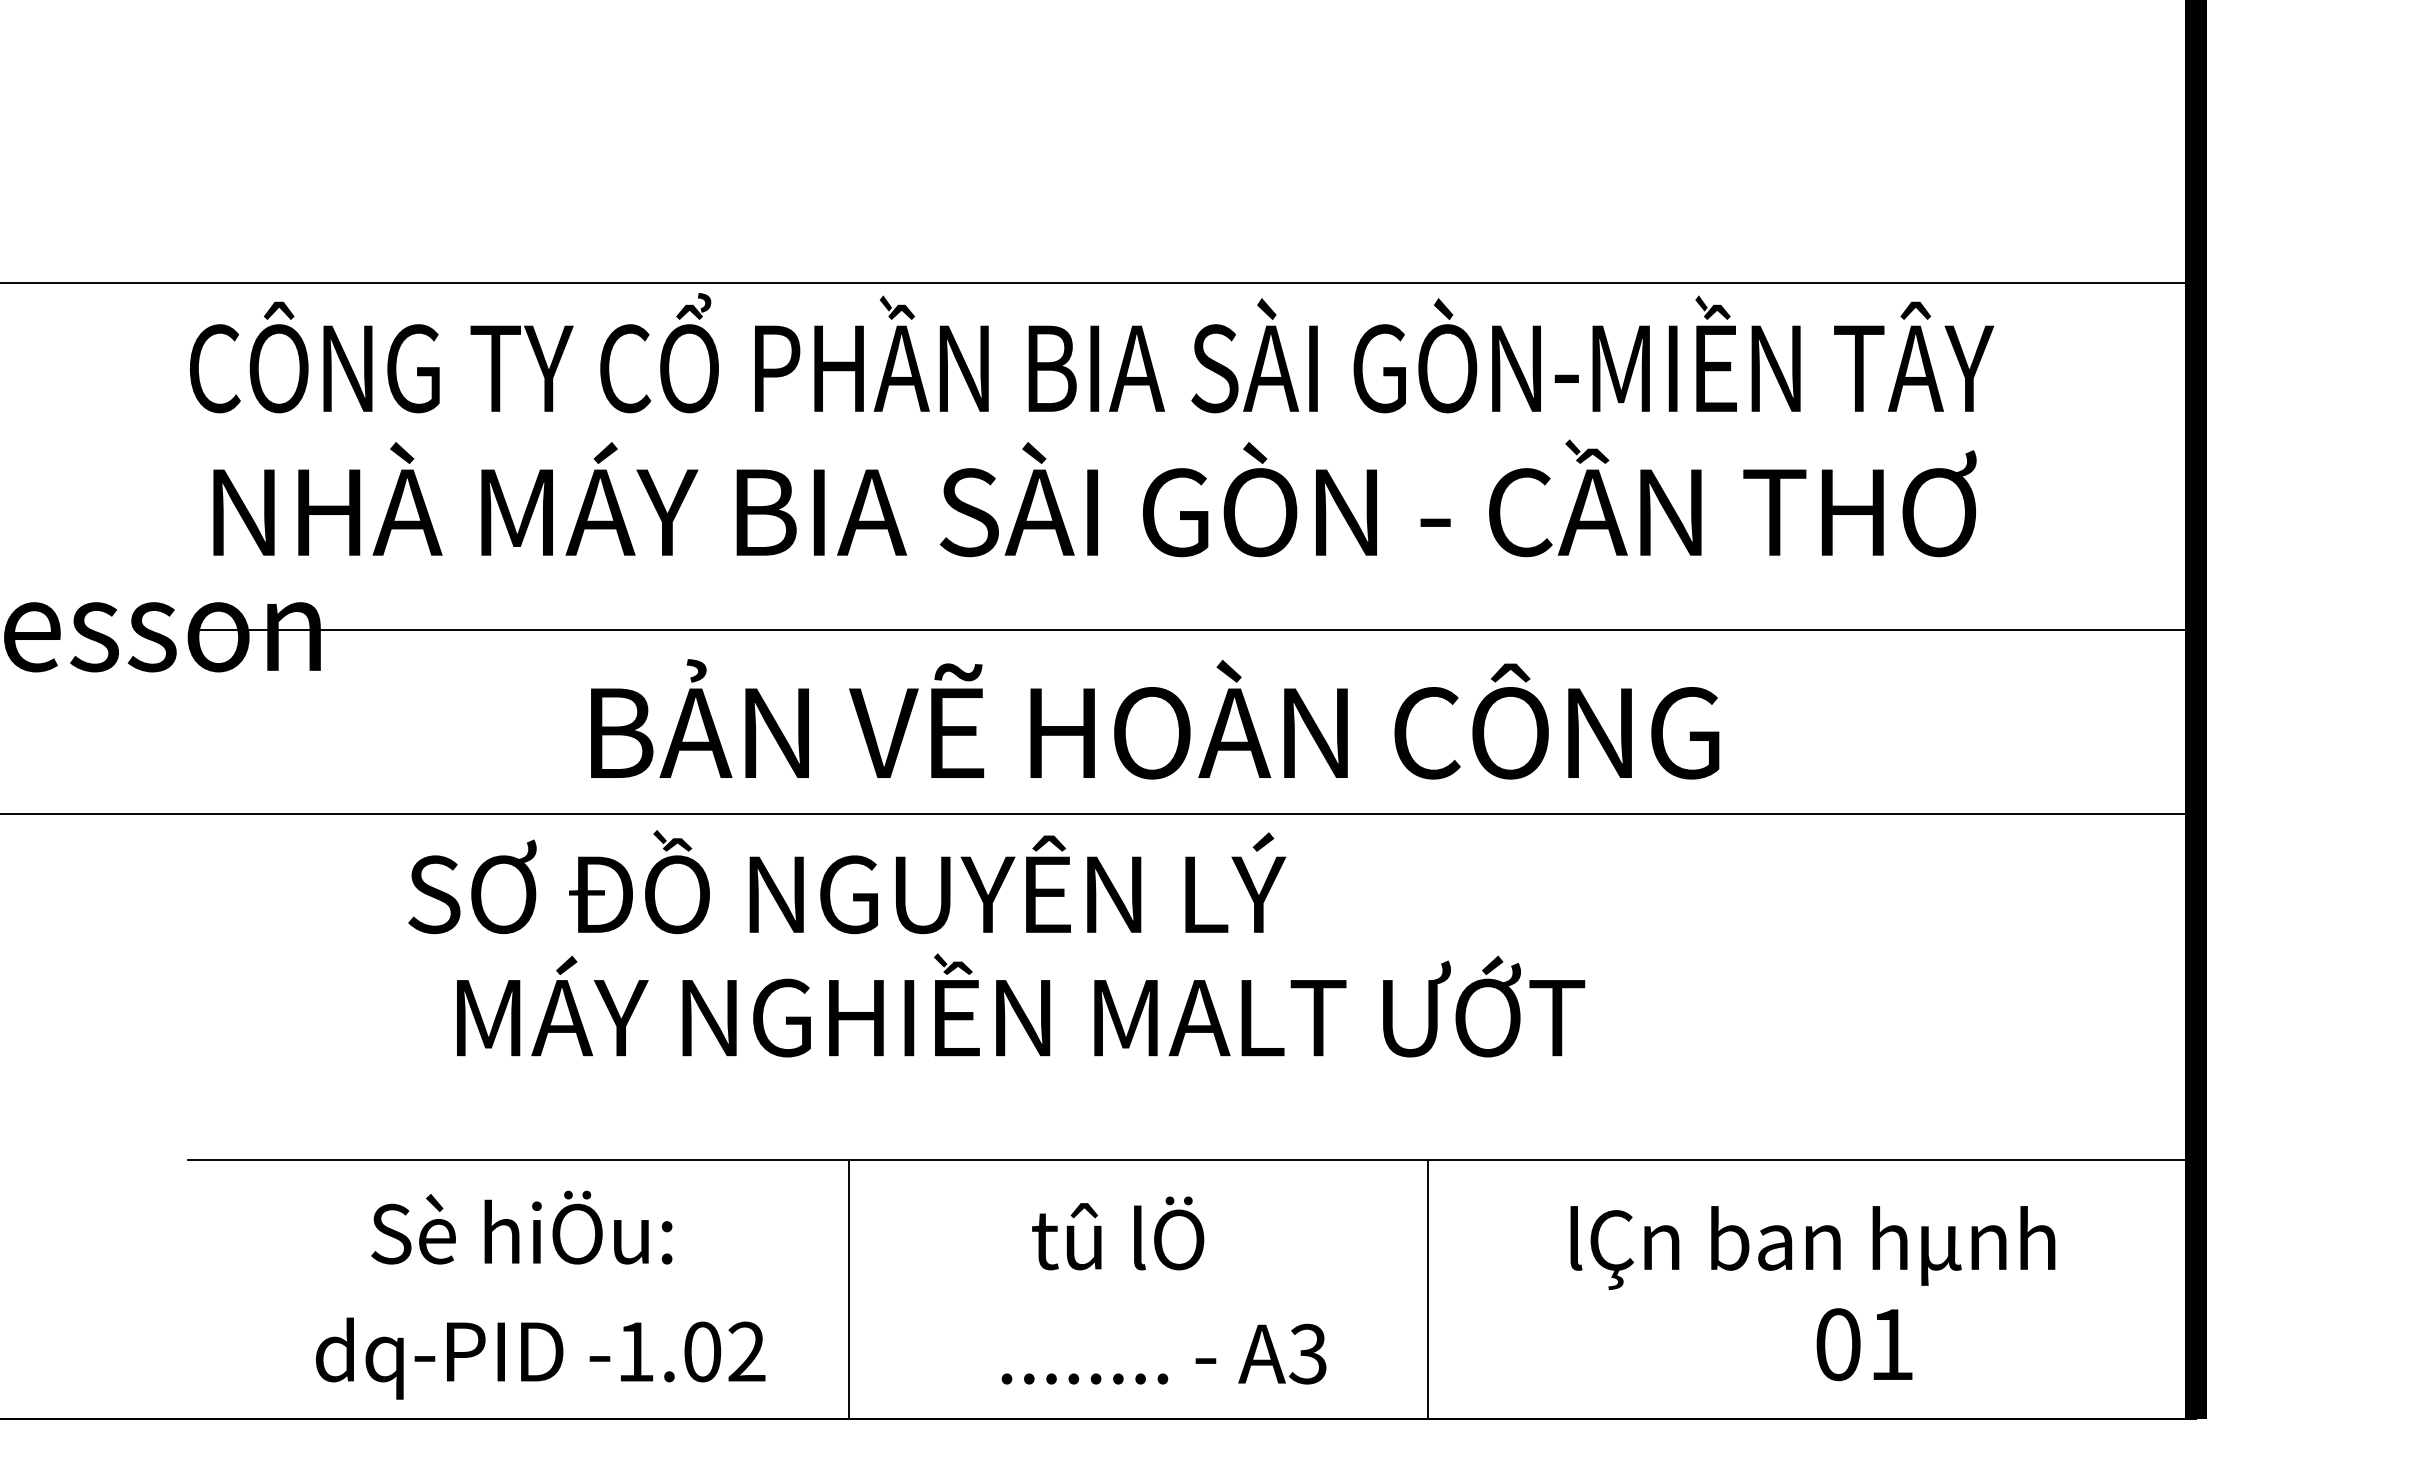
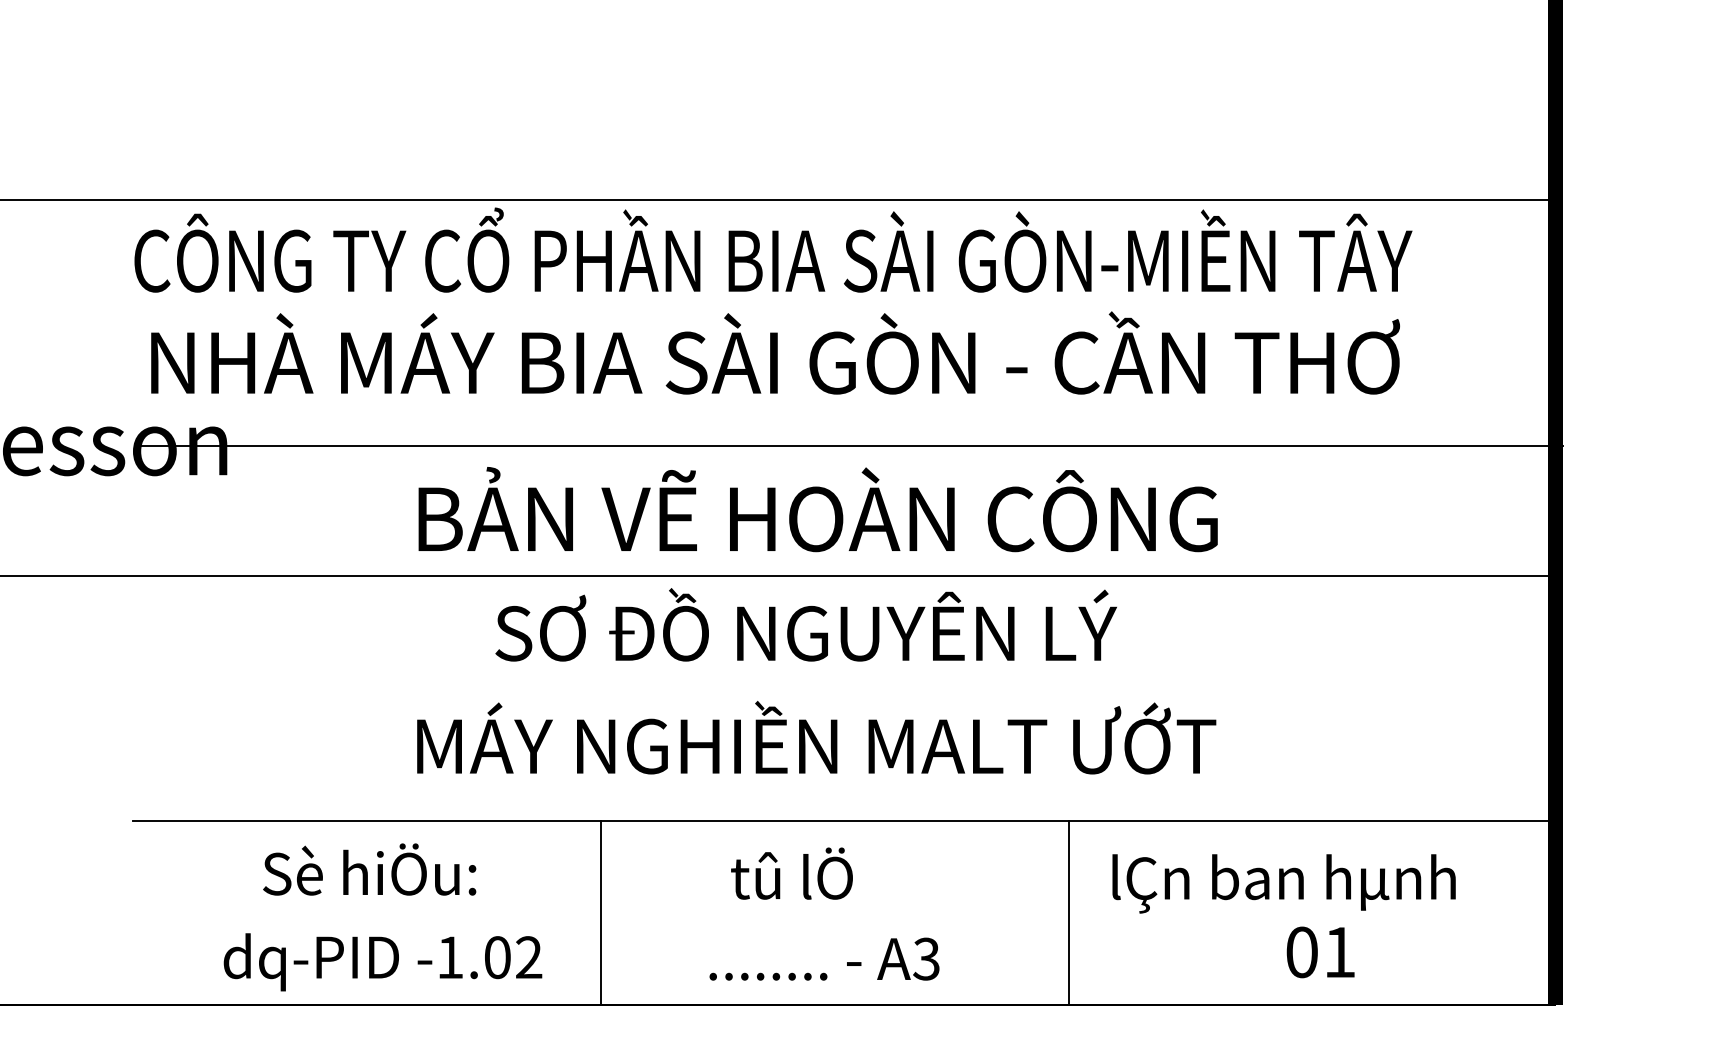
text: (847, 882) -> (806, 625), moved
text: (1021, 1005) -> (817, 737), moved
line: (1428, 1289) -> (1069, 913), moved

